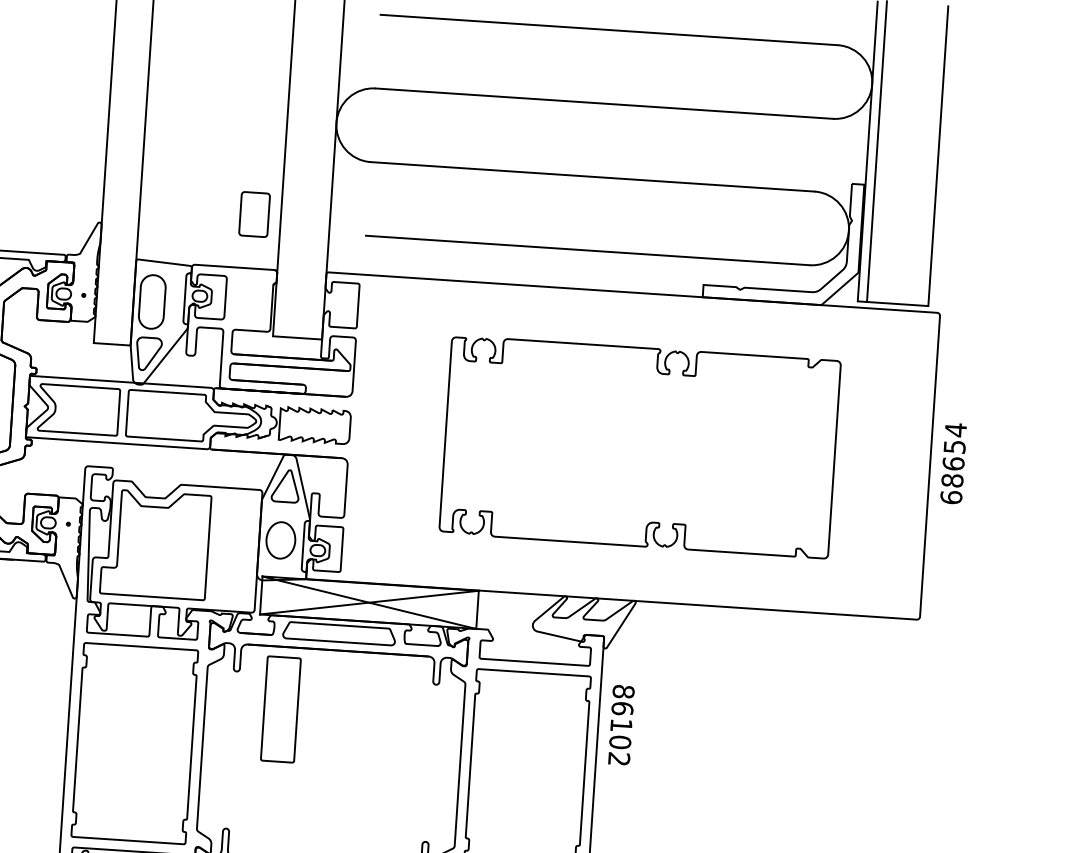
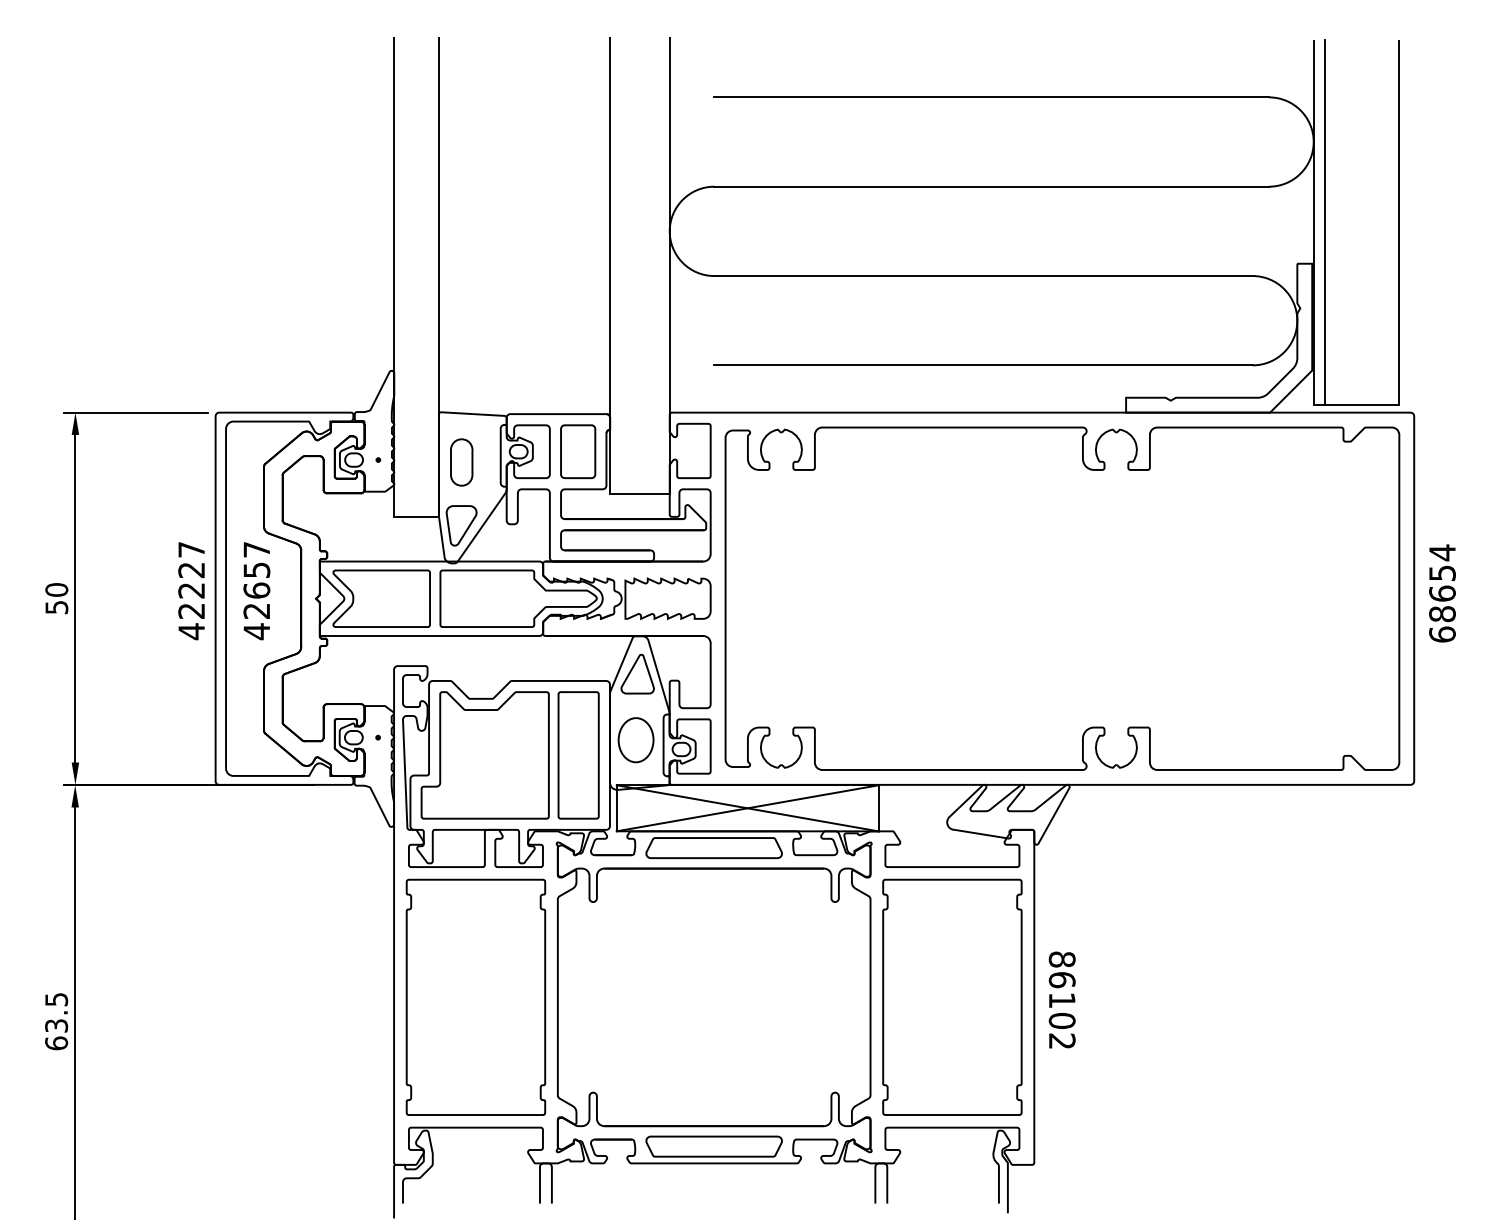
part: (254, 214) -> (578, 451), moved
part: (152, 301) -> (461, 462), size x0.71
part: (640, 446) -> (1062, 598), size x1.43
part: (280, 709) -> (578, 755), moved
text: (620, 724) -> (1061, 999), moved

